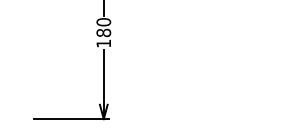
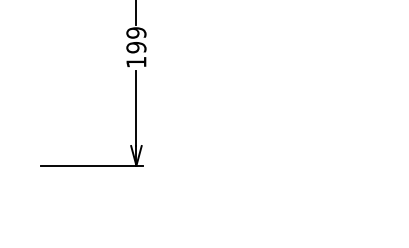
text: (103, 27) -> (136, 40), 180 -> 199

